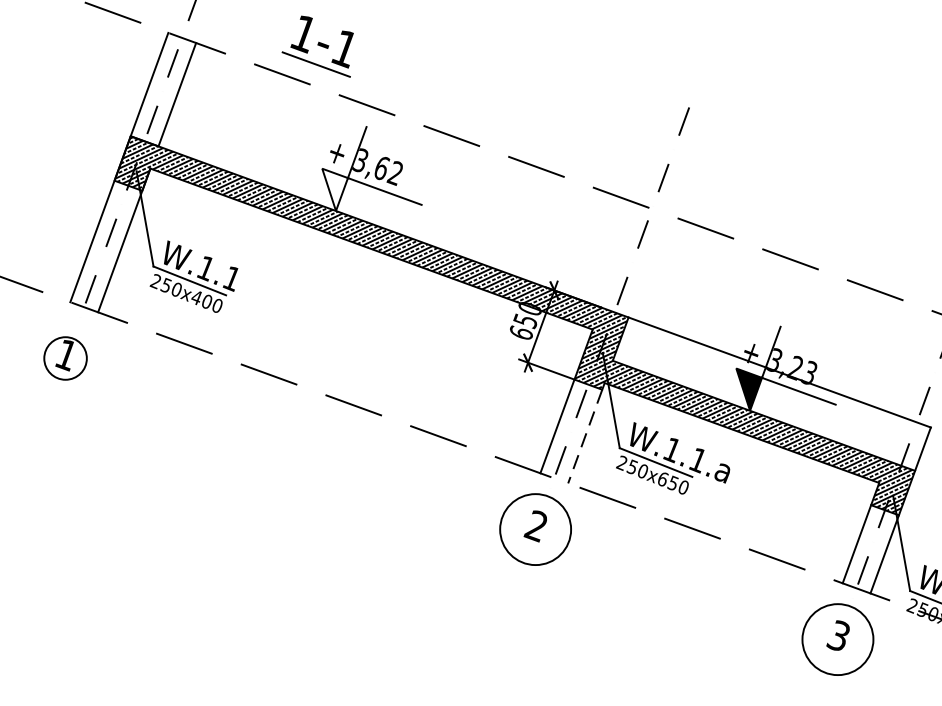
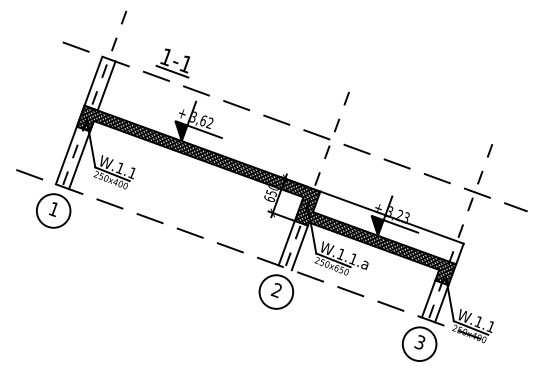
fill: (335, 190) -> (181, 131), added
circle: (65, 357) -> (53, 210), size x1.67
line: (584, 435) -> (299, 247), dashed -> solid

